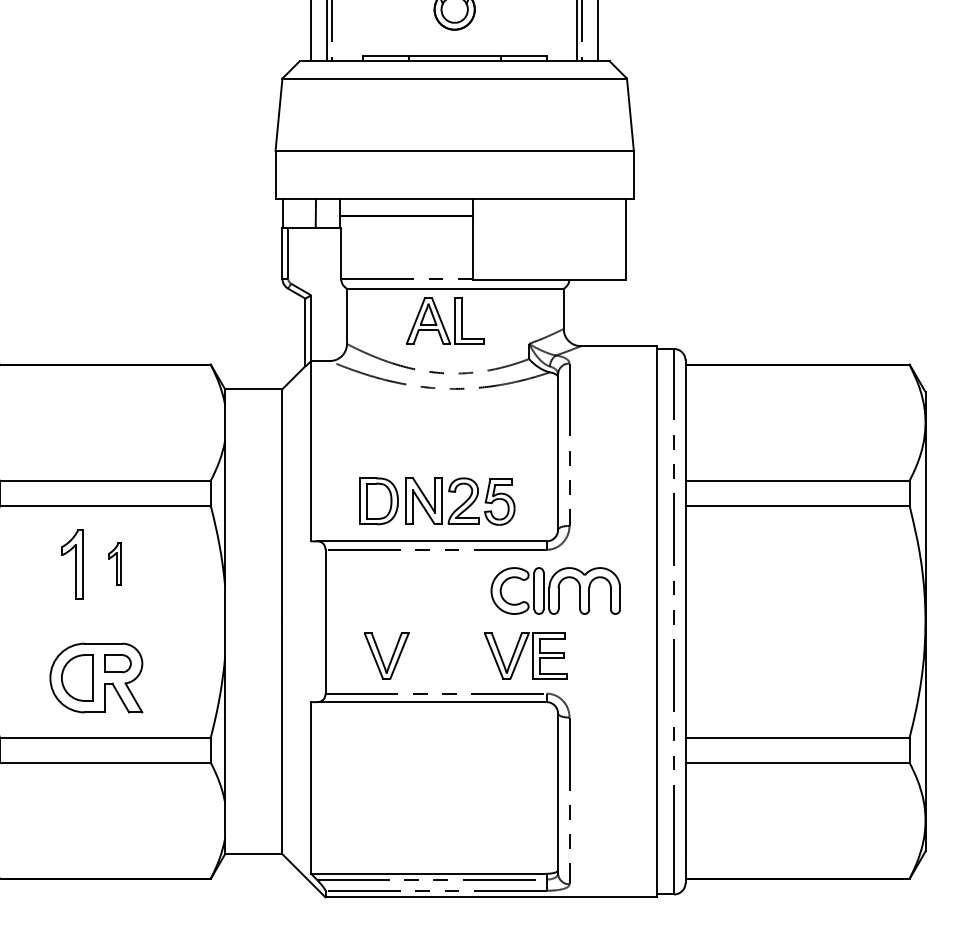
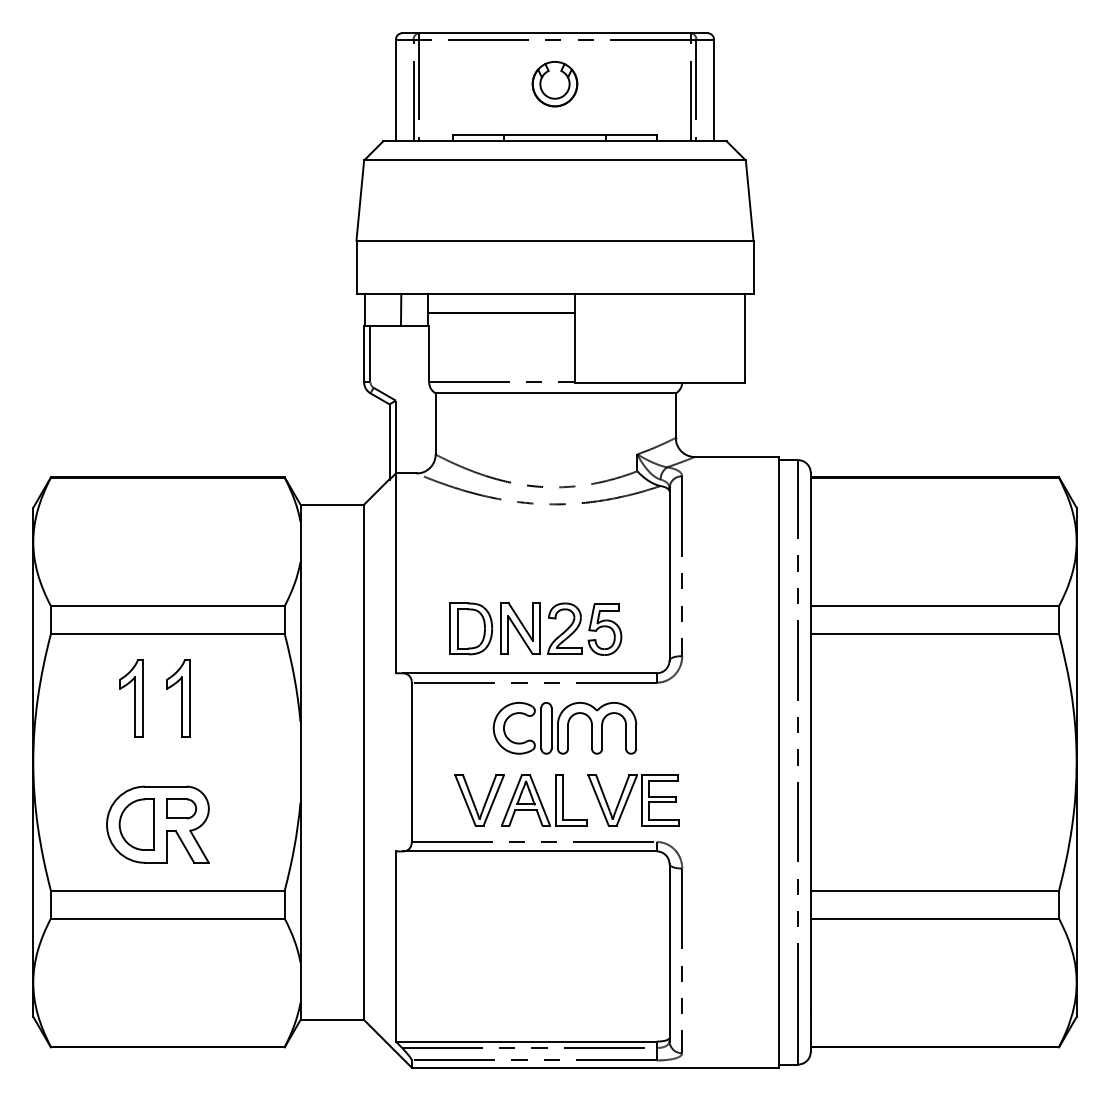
part: (445, 321) -> (544, 800), moved
part: (114, 564) -> (178, 698), size x1.67
part: (555, 591) -> (564, 728), moved

